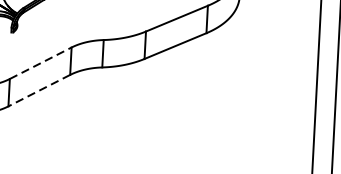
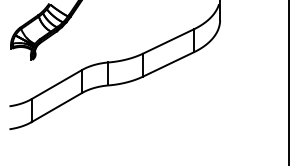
line: (40, 63) -> (56, 84), dashed -> solid
line: (39, 90) -> (56, 107), dashed -> solid

